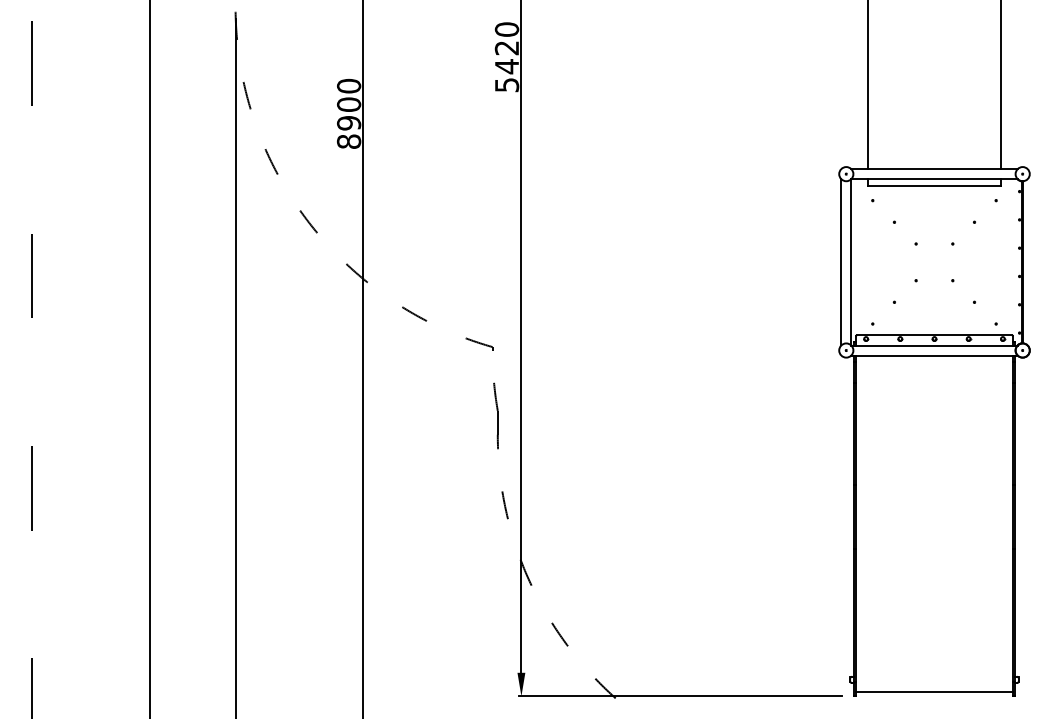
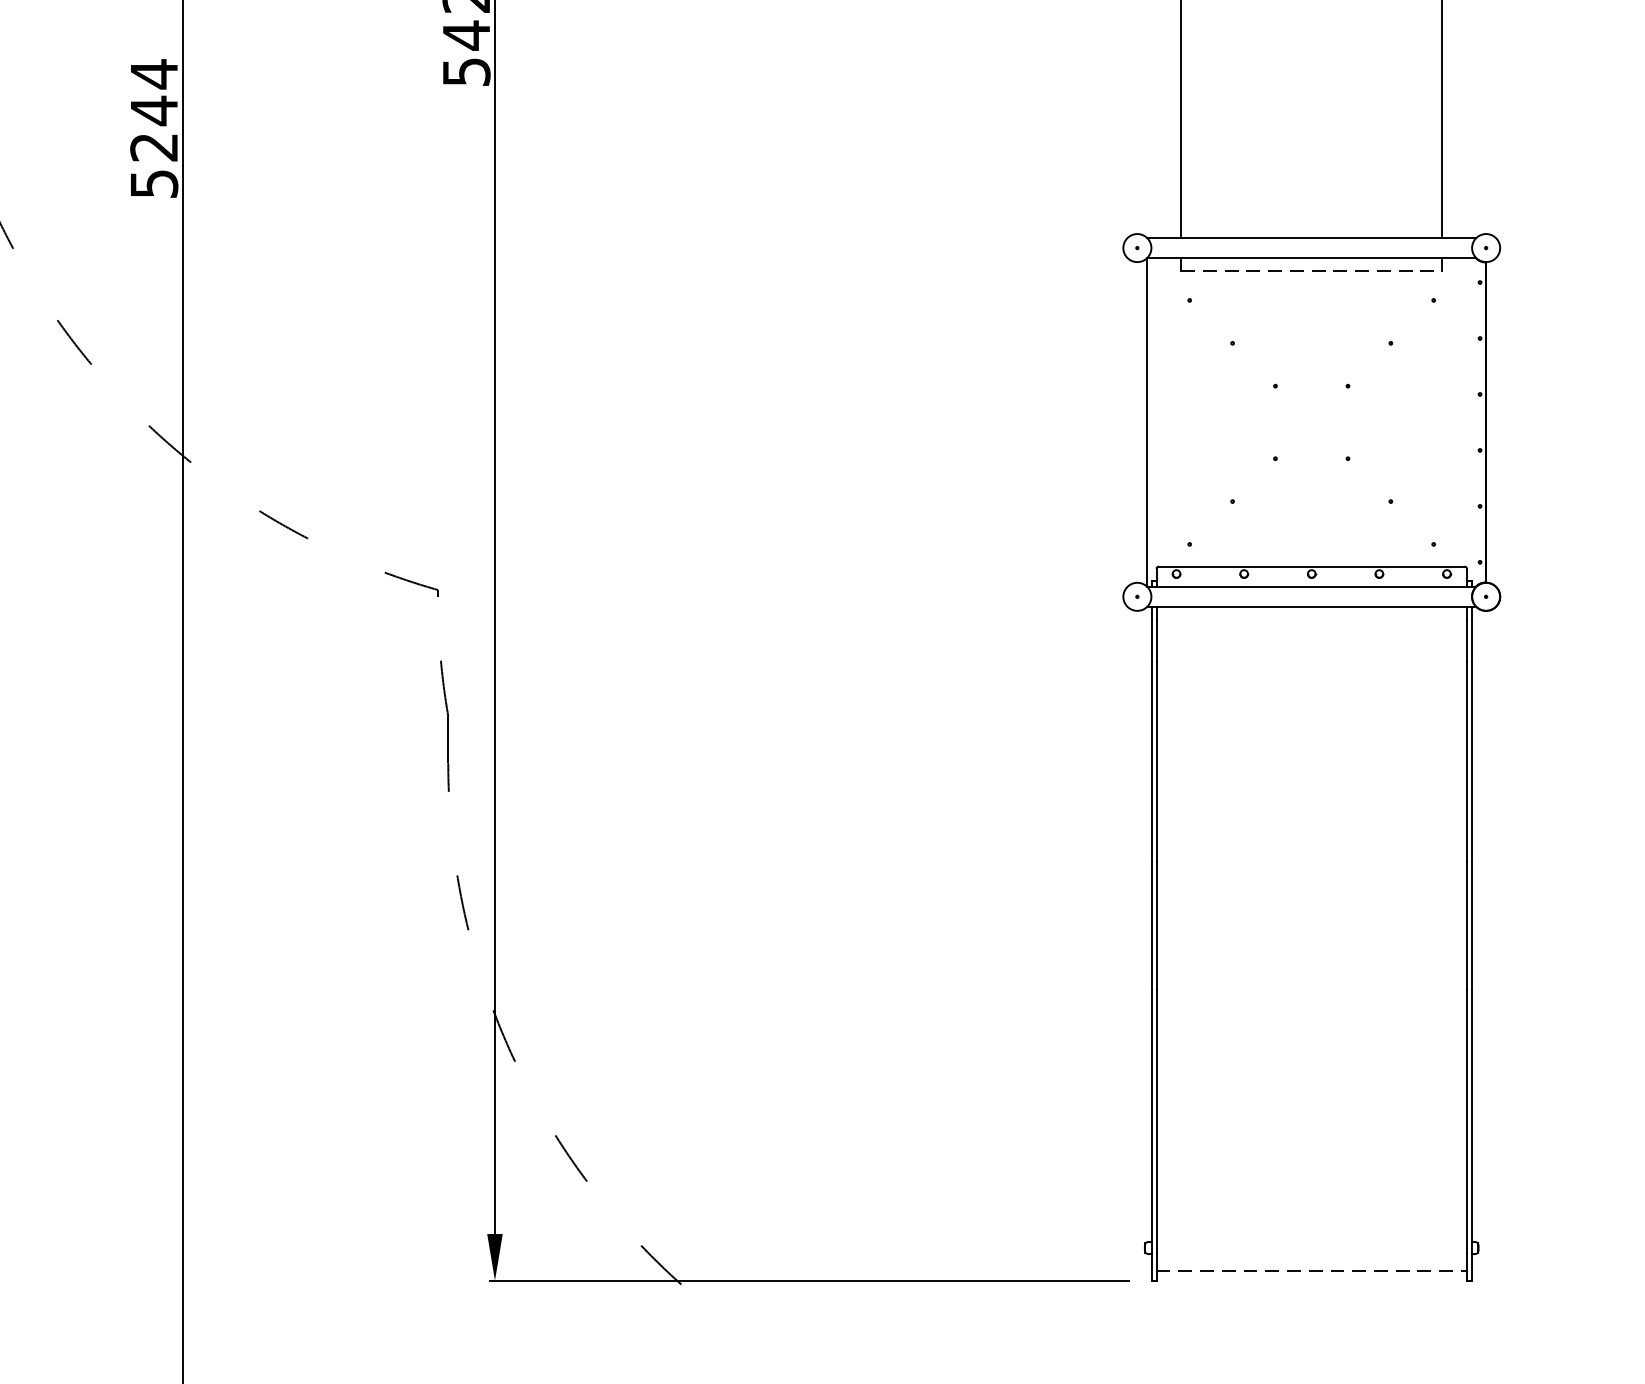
text: (348, 113) -> (153, 128), 8900 -> 5244
line: (935, 185) -> (1313, 270), solid -> dashed
line: (841, 262) -> (1127, 422), removed
line: (934, 691) -> (1311, 1270), solid -> dashed

